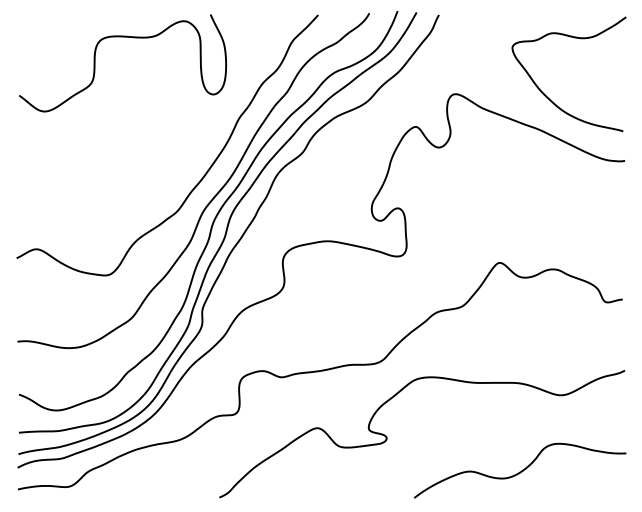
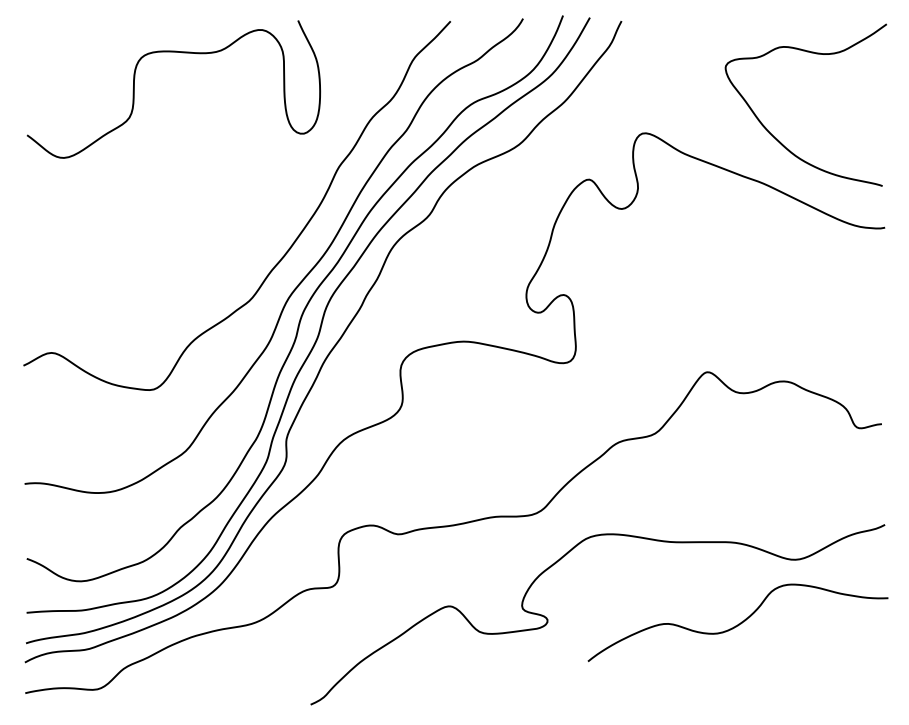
curve: (521, 470) -> (739, 622), moved

